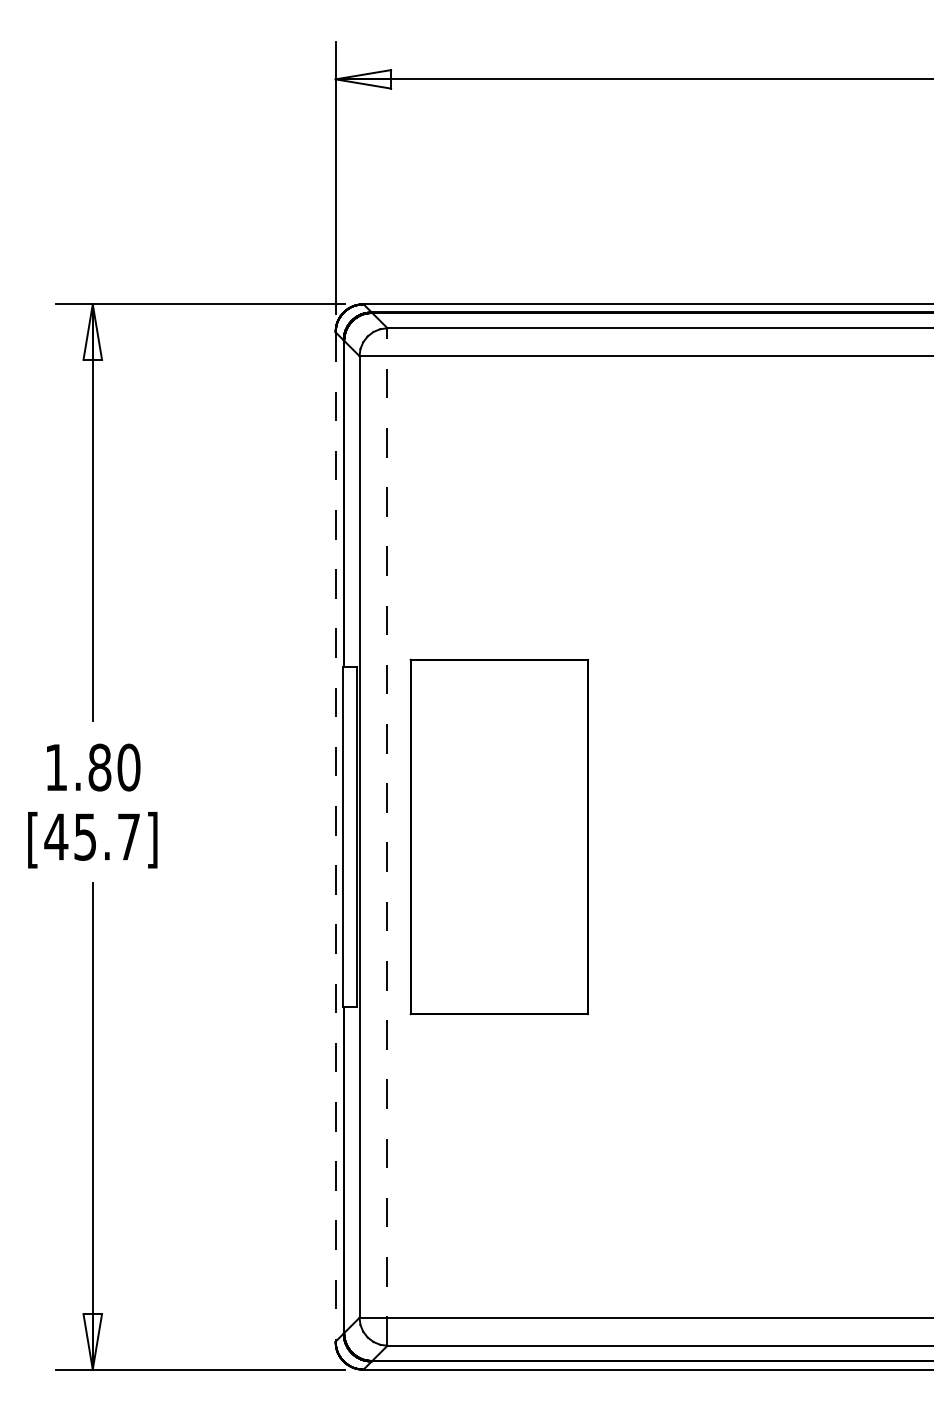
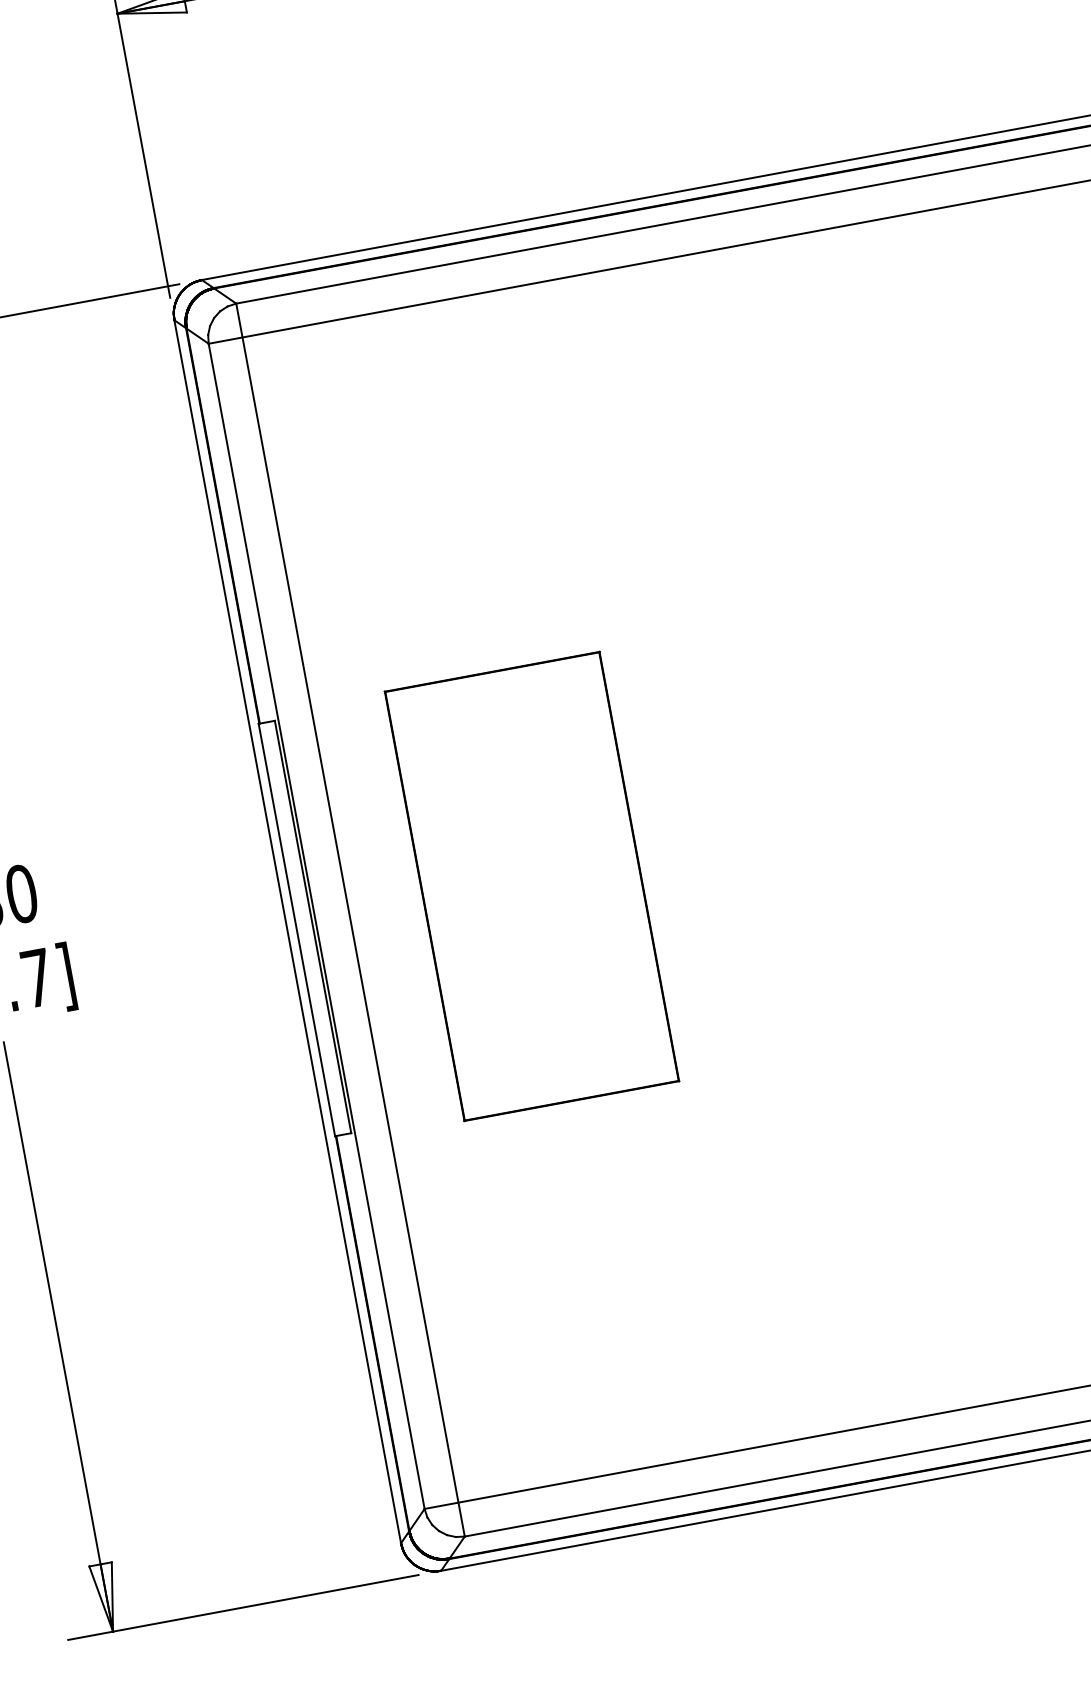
part: (498, 836) -> (530, 886), moved
line: (335, 837) -> (287, 932), dashed -> solid
line: (387, 837) -> (350, 920), dashed -> solid

